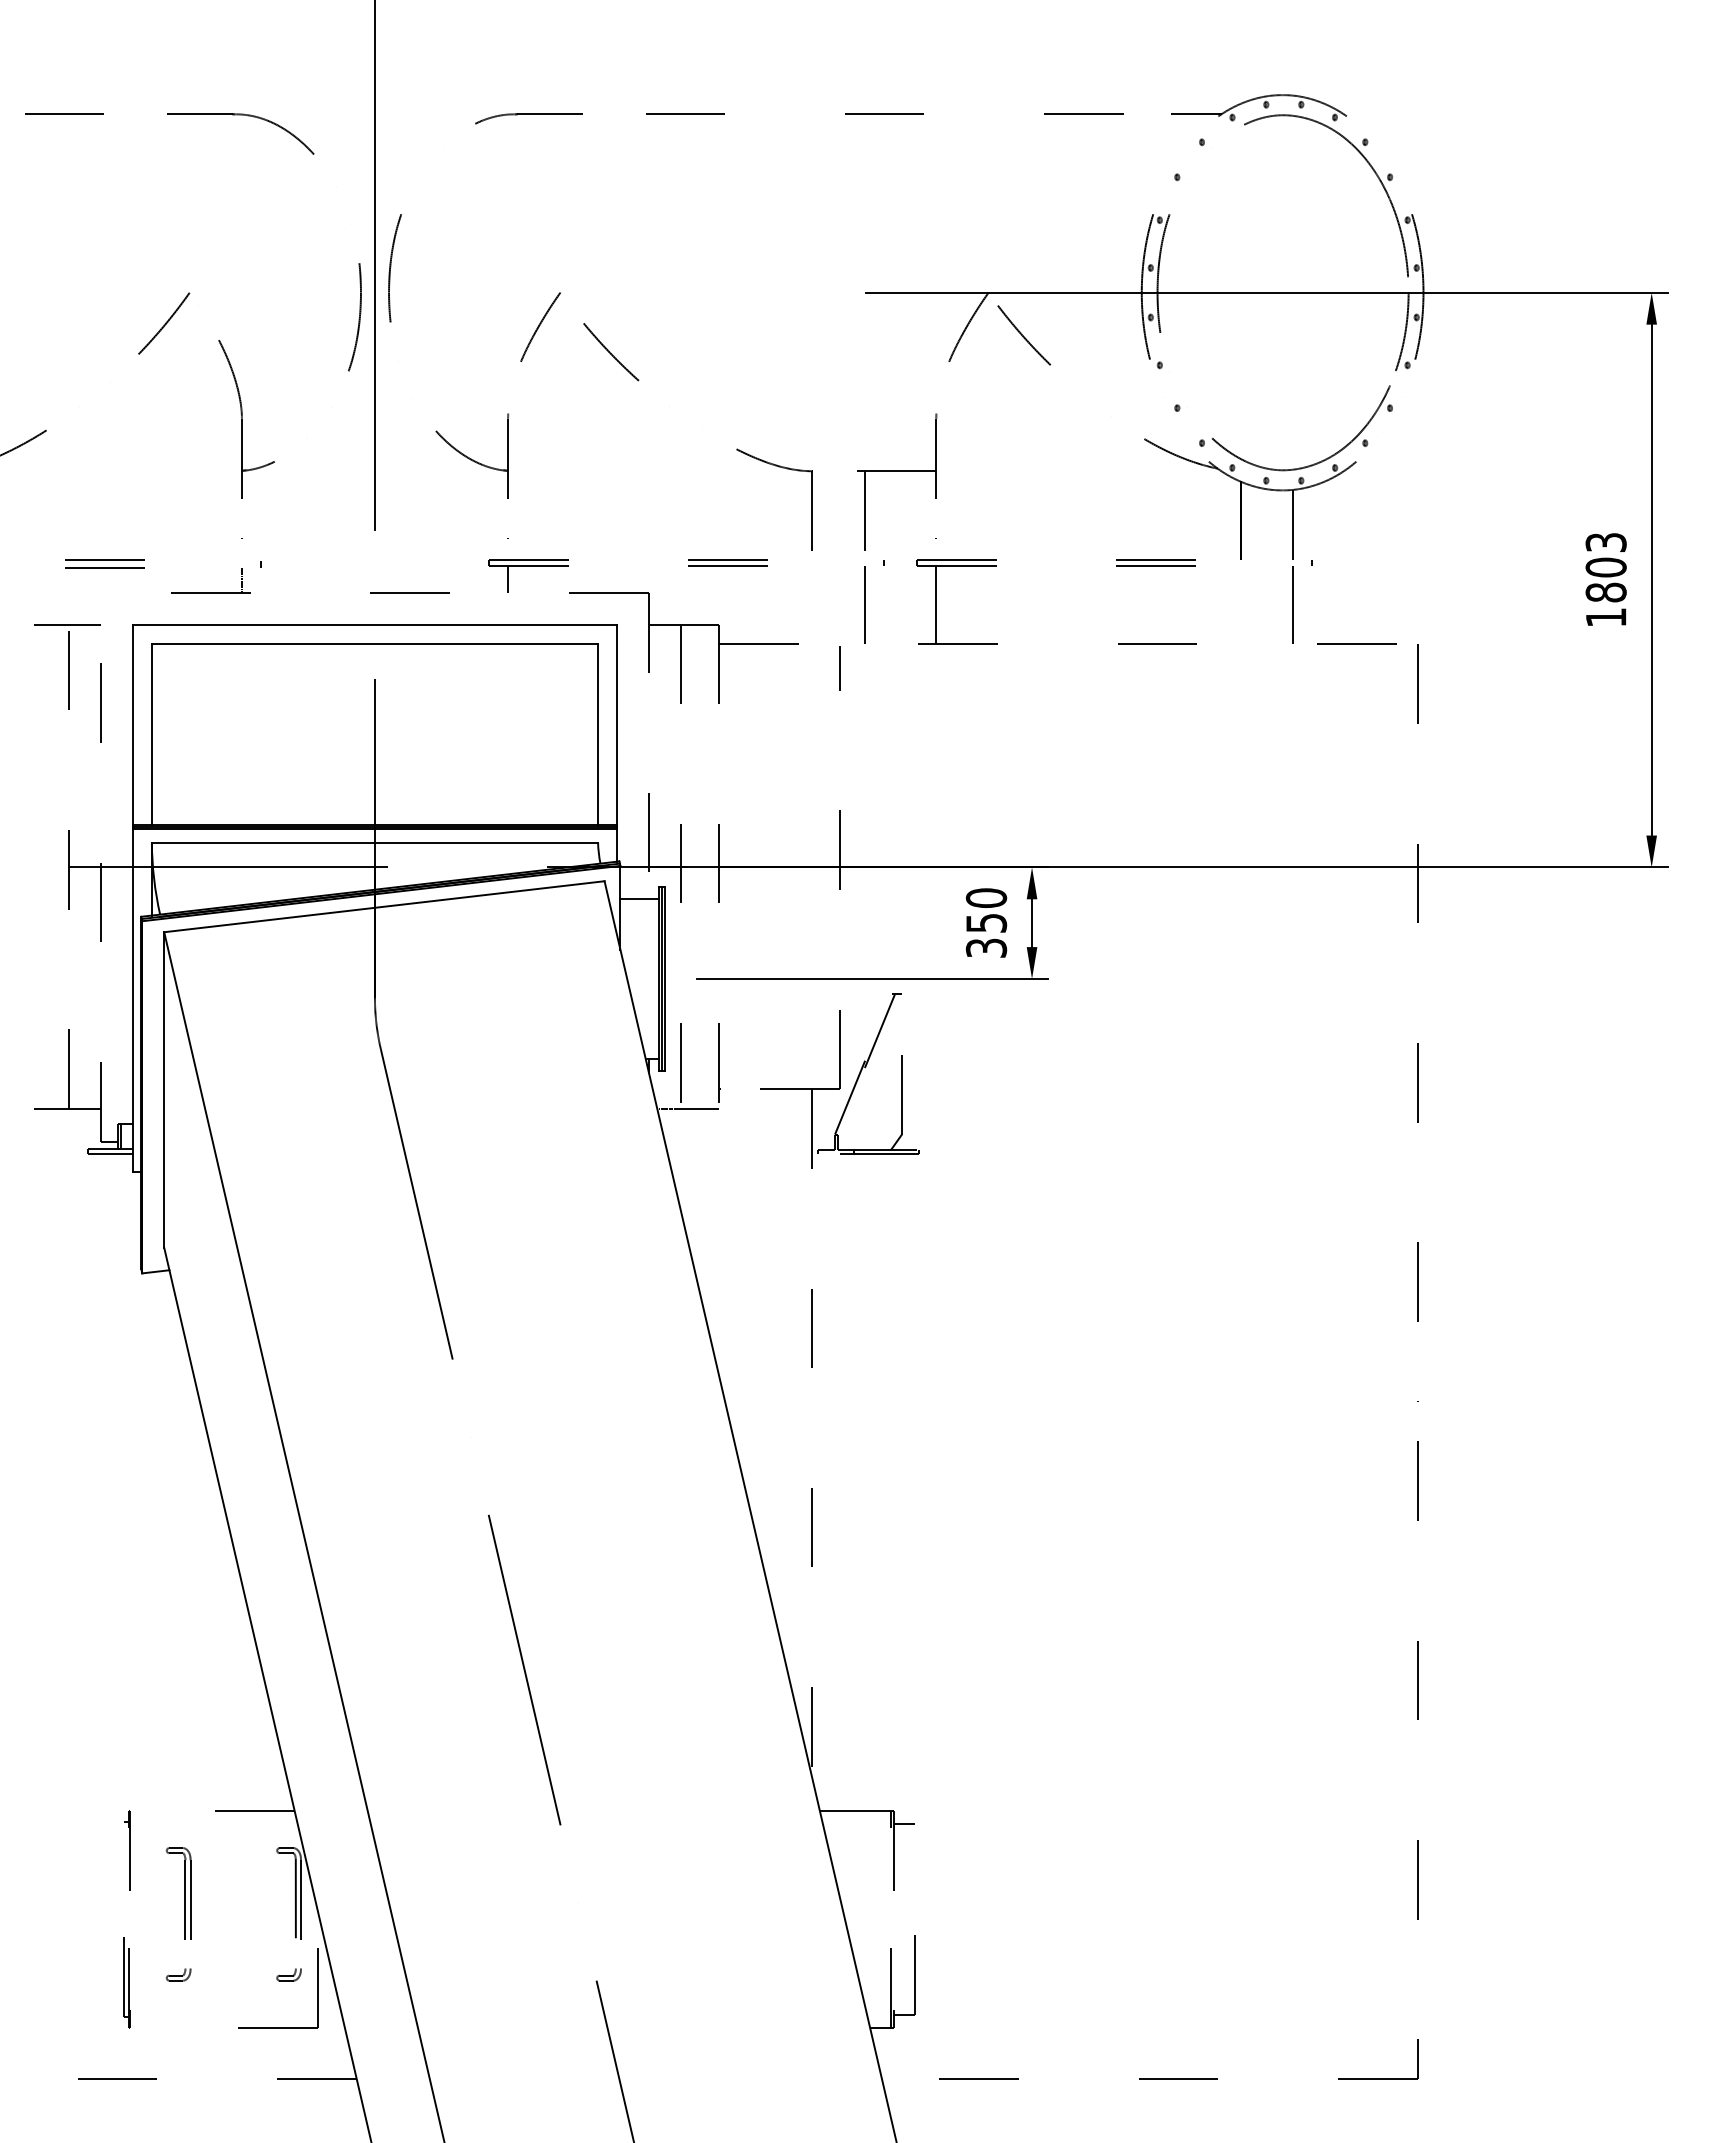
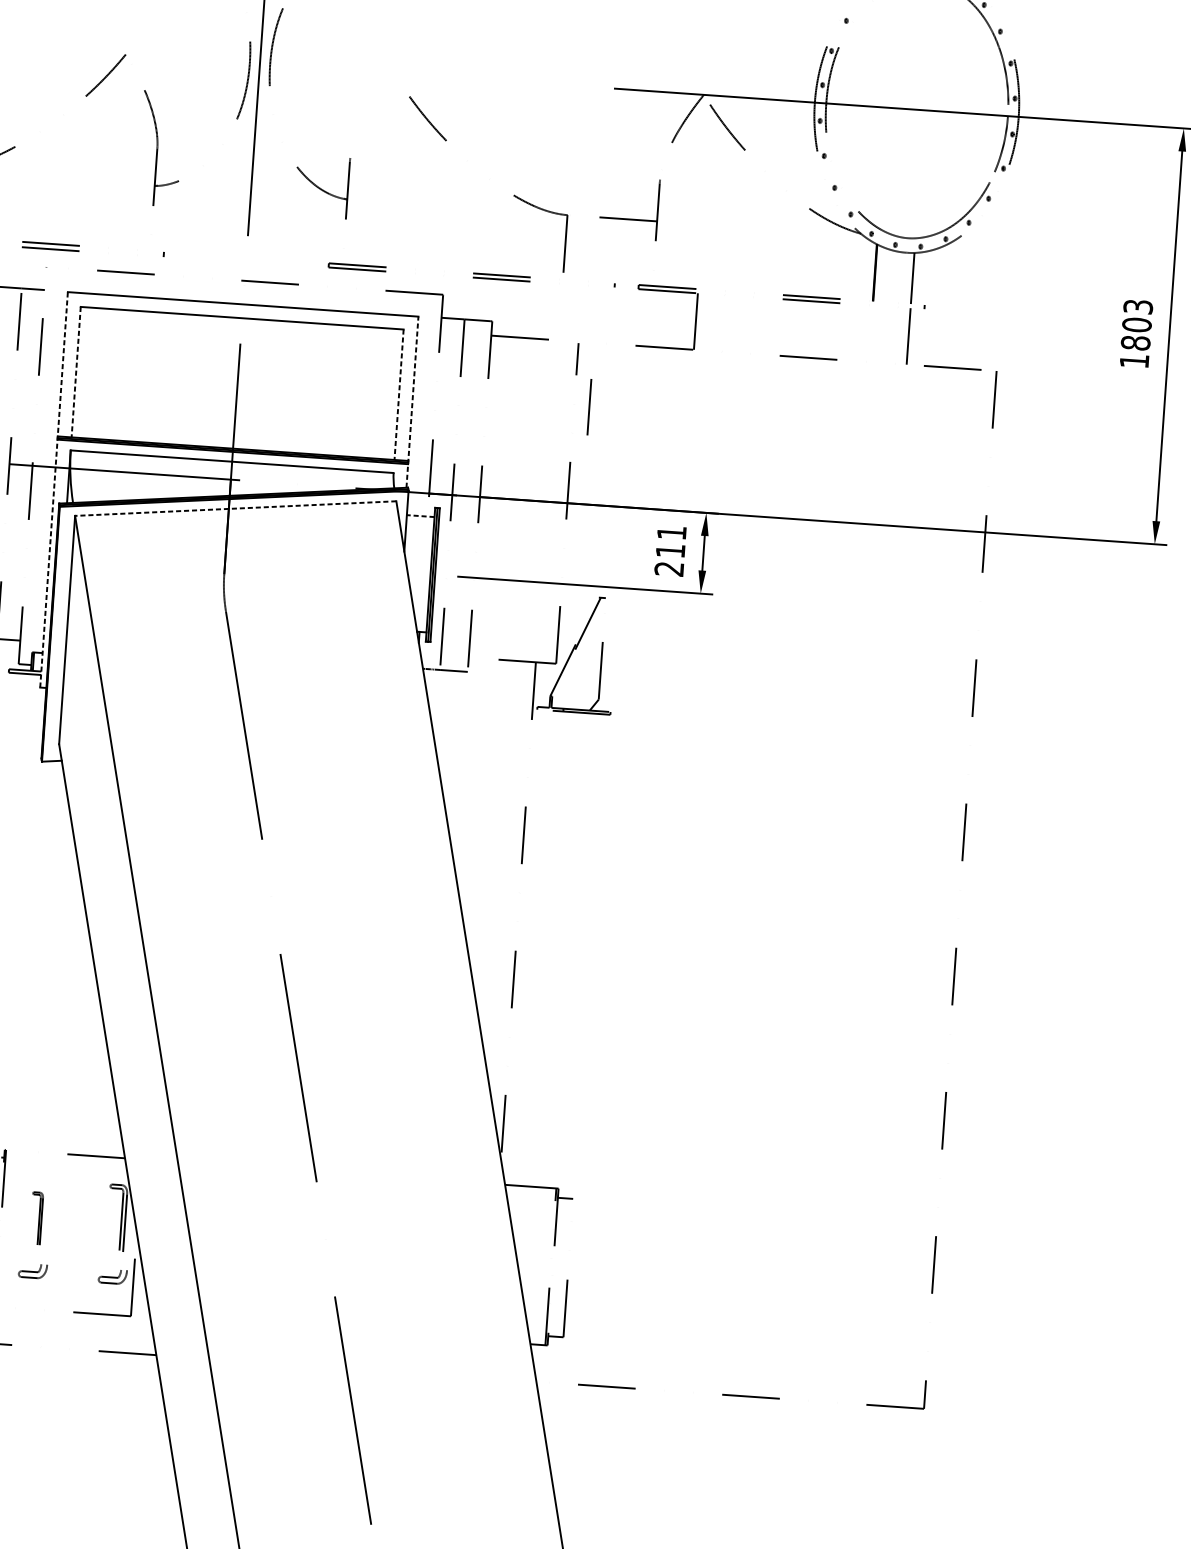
part: (540, 326) -> (378, 96), removed
line: (865, 515) -> (603, 249), removed
line: (241, 579) -> (148, 264), removed
line: (508, 579) -> (342, 278), removed
line: (864, 604) -> (589, 406), moved
line: (936, 605) -> (696, 321), moved
line: (151, 734) -> (75, 372), solid -> dashed
line: (598, 734) -> (399, 394), solid -> dashed
line: (617, 742) -> (412, 401), solid -> dashed
line: (132, 897) -> (53, 489), solid -> dashed
line: (639, 899) -> (420, 516), solid -> dashed
line: (384, 906) -> (235, 508), solid -> dashed
text: (986, 922) -> (670, 550), 350 -> 211
part: (178, 1893) -> (36, 1212), size x0.6
part: (178, 1974) -> (32, 1270), size x1.6
part: (288, 1974) -> (112, 1276), size x1.6

